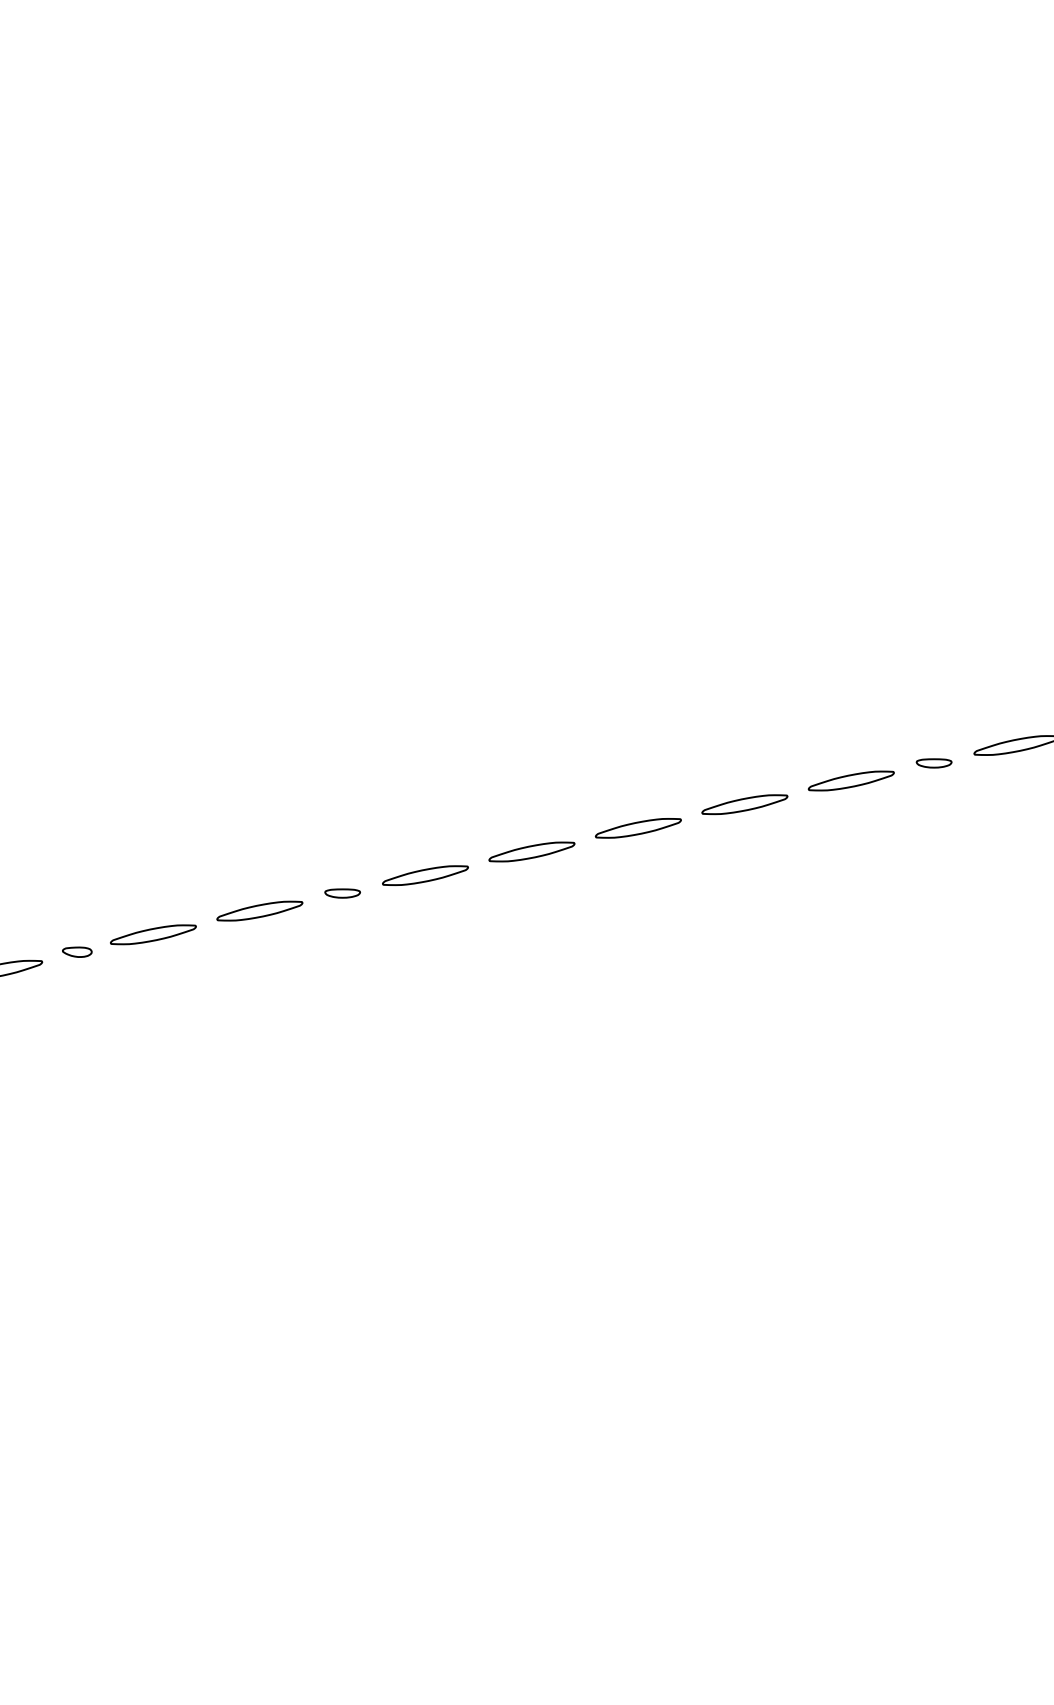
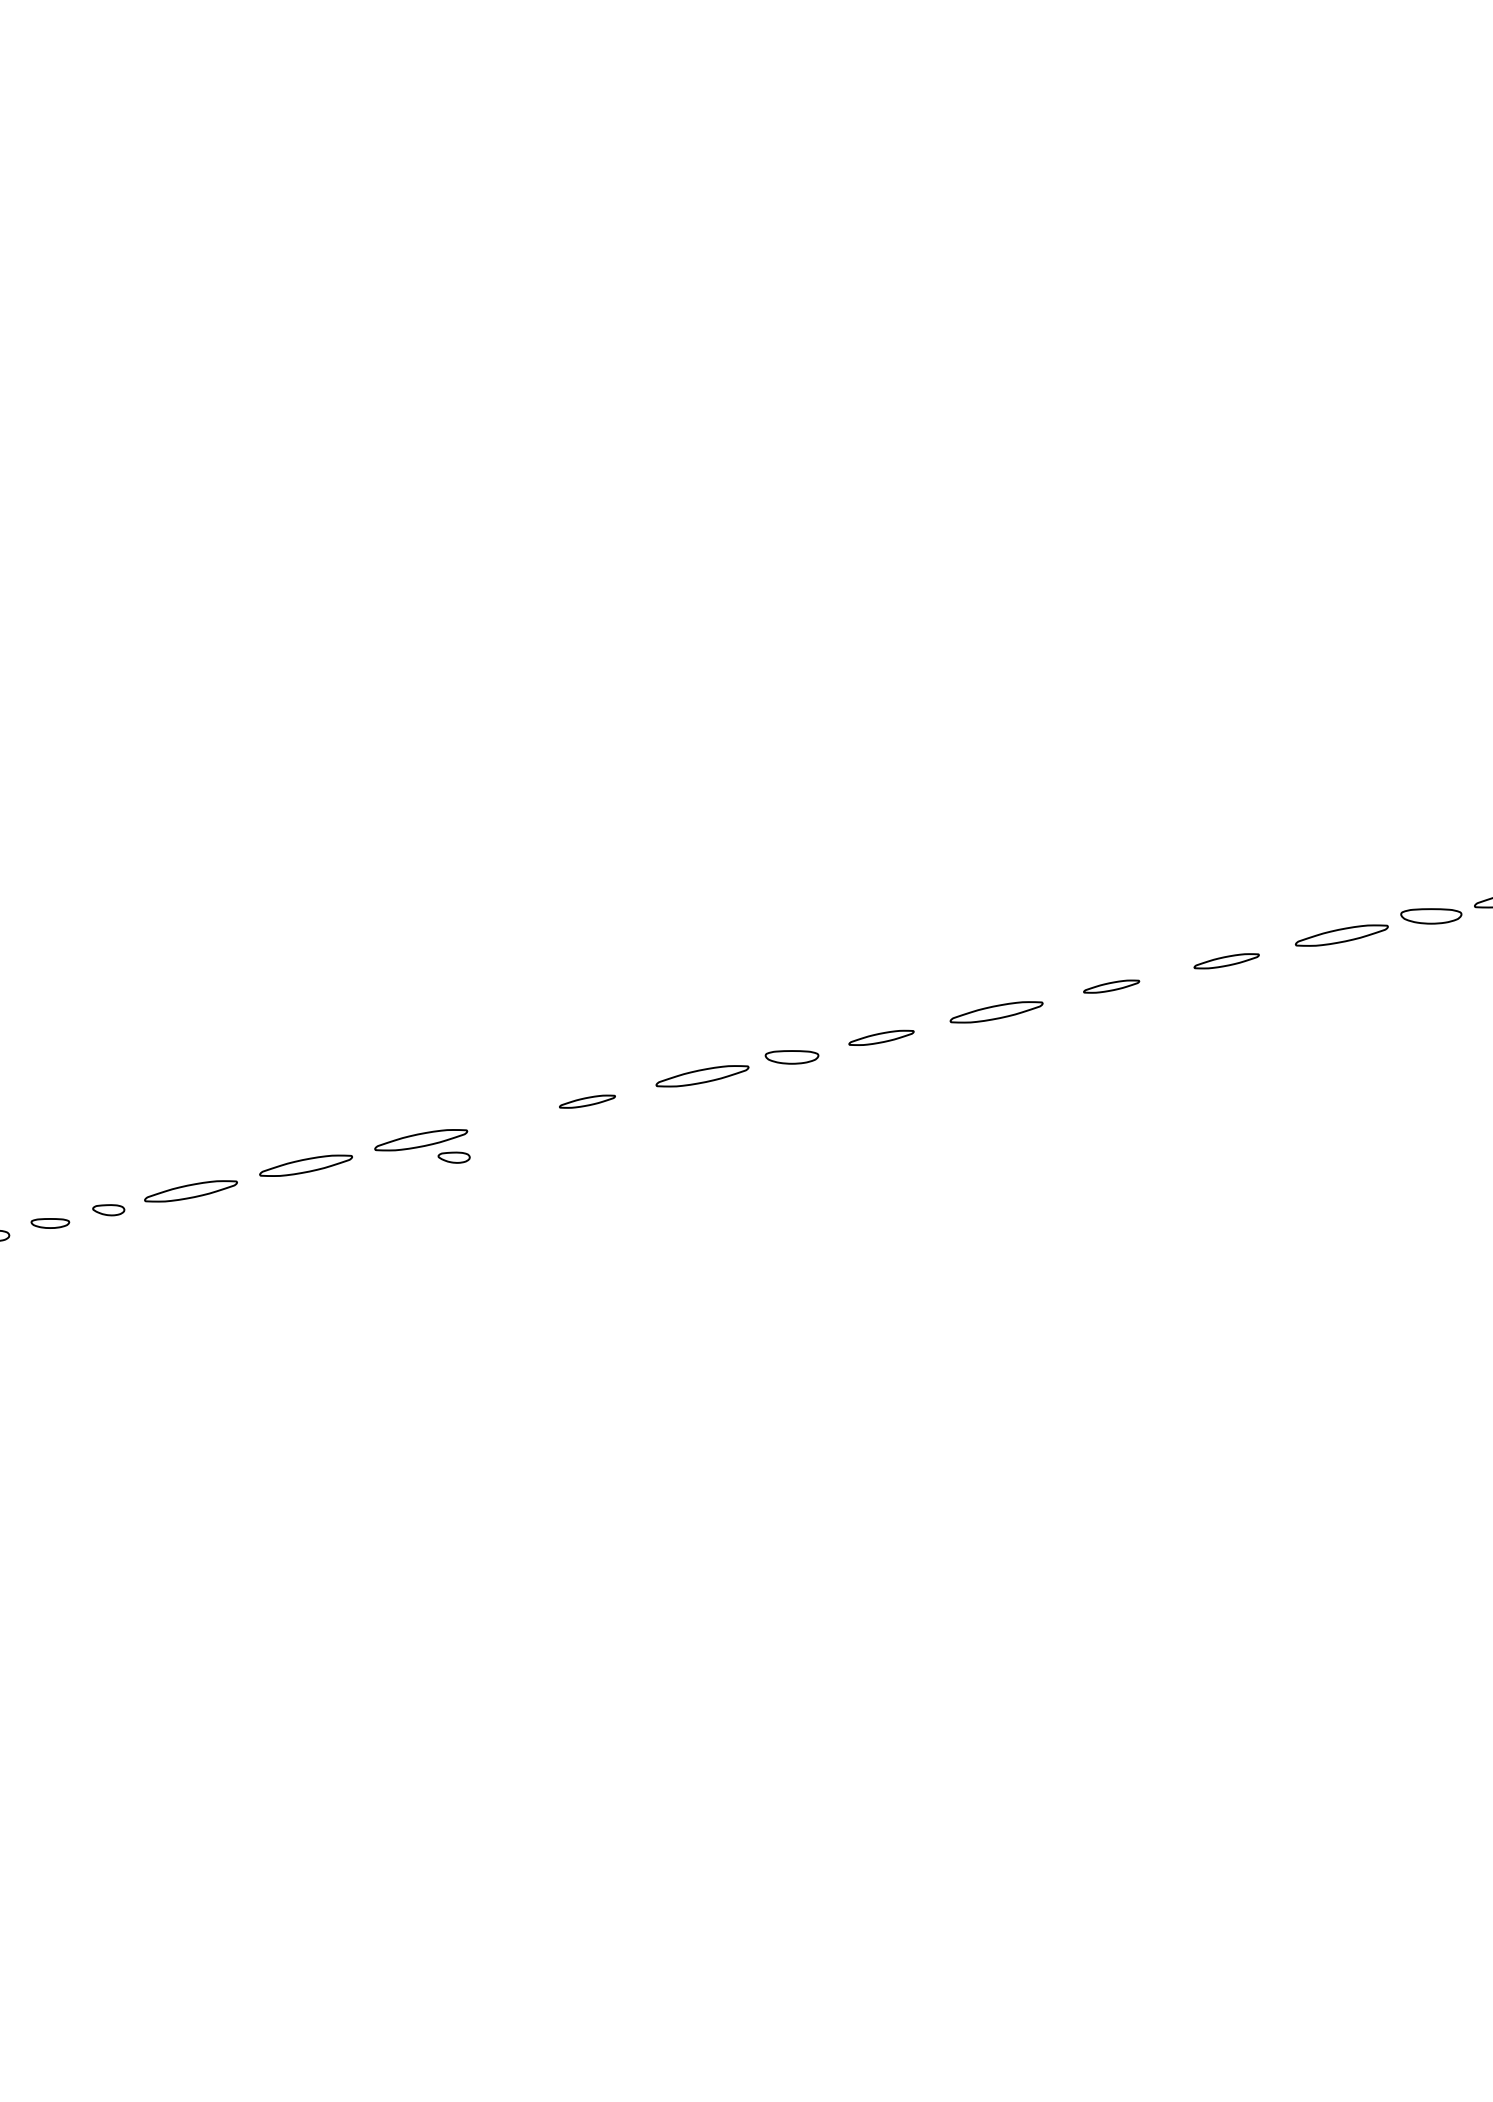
part: (934, 763) -> (1431, 916), size x1.6
part: (744, 804) -> (1226, 961), size x0.7
part: (638, 828) -> (1111, 986), size x0.6
part: (425, 875) -> (881, 1037), size x0.7
part: (342, 892) -> (791, 1056), size x1.4
part: (153, 934) -> (587, 1101), size x0.6
part: (76, 952) -> (453, 1157), moved

